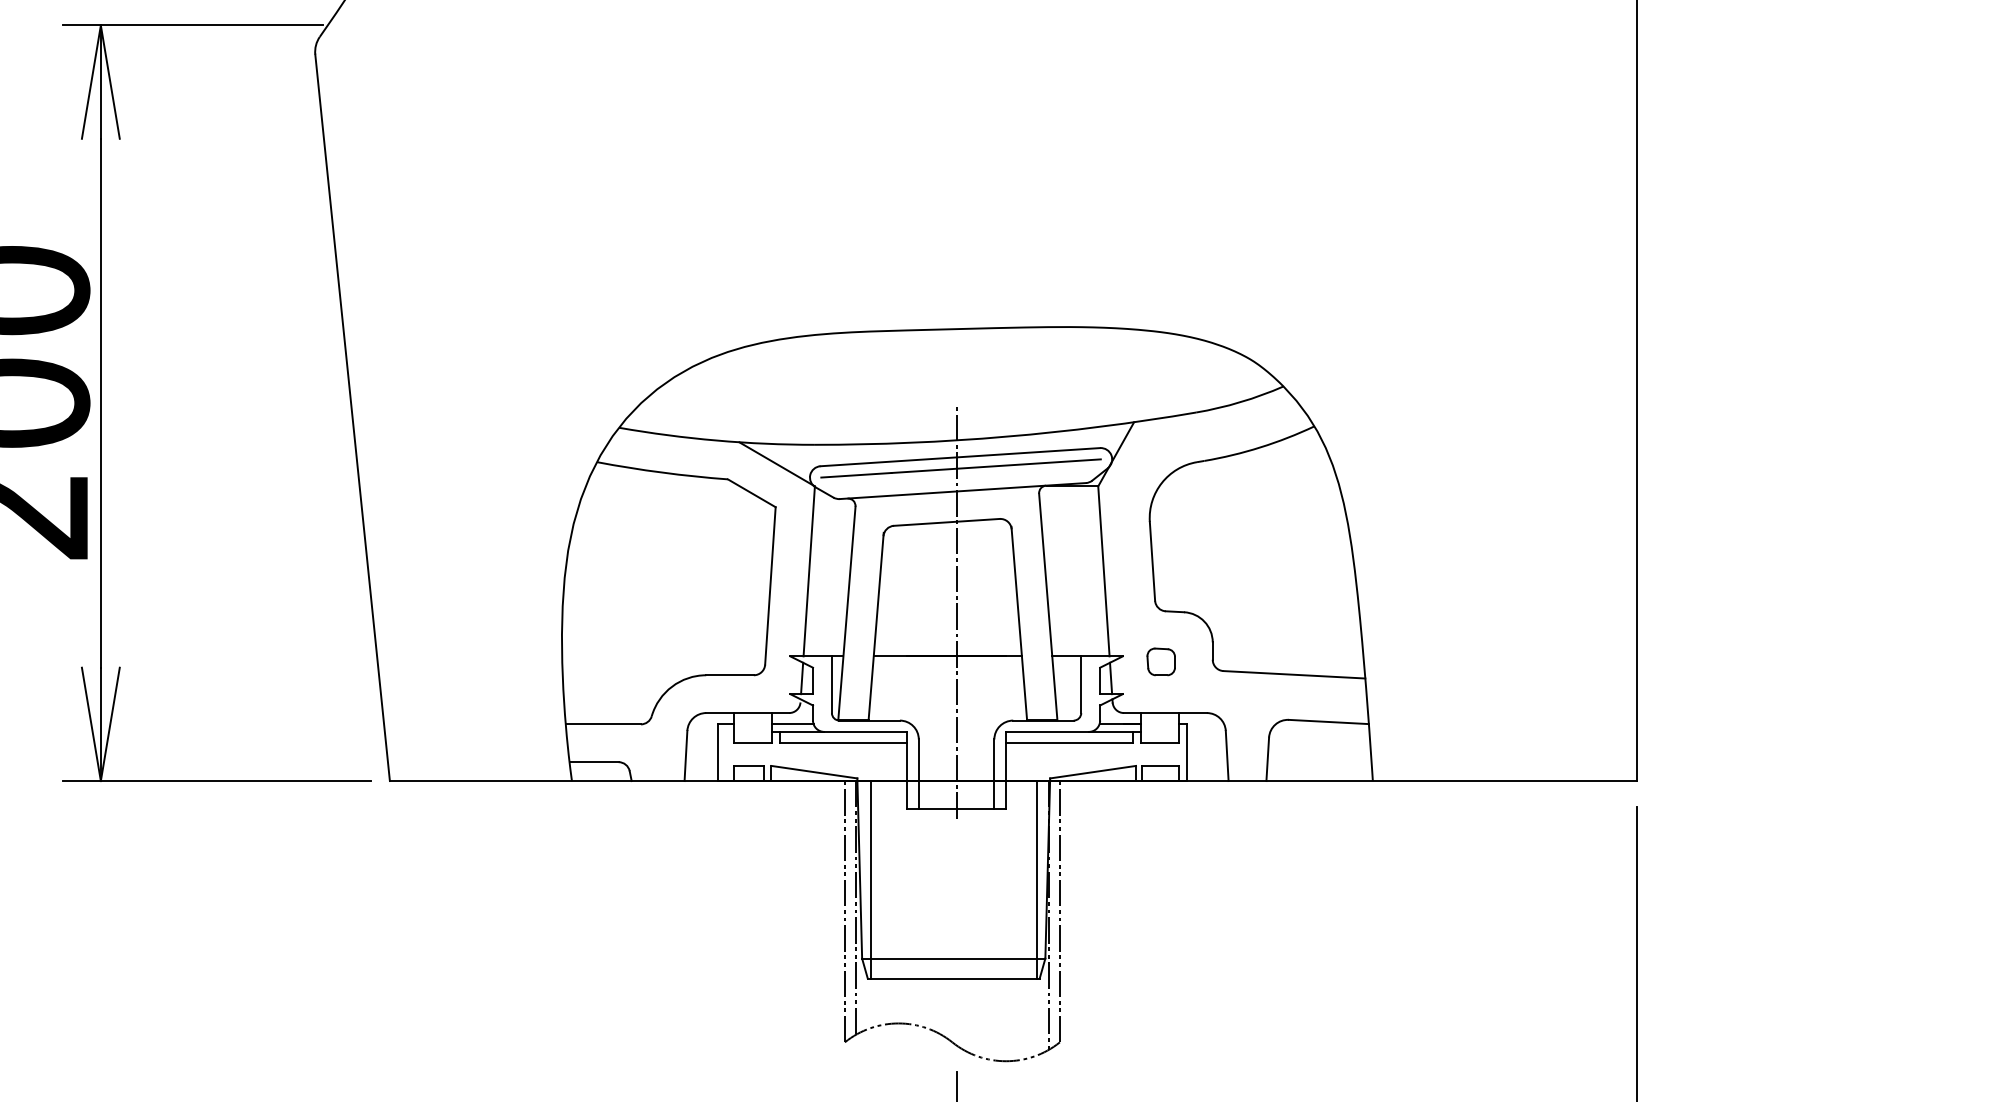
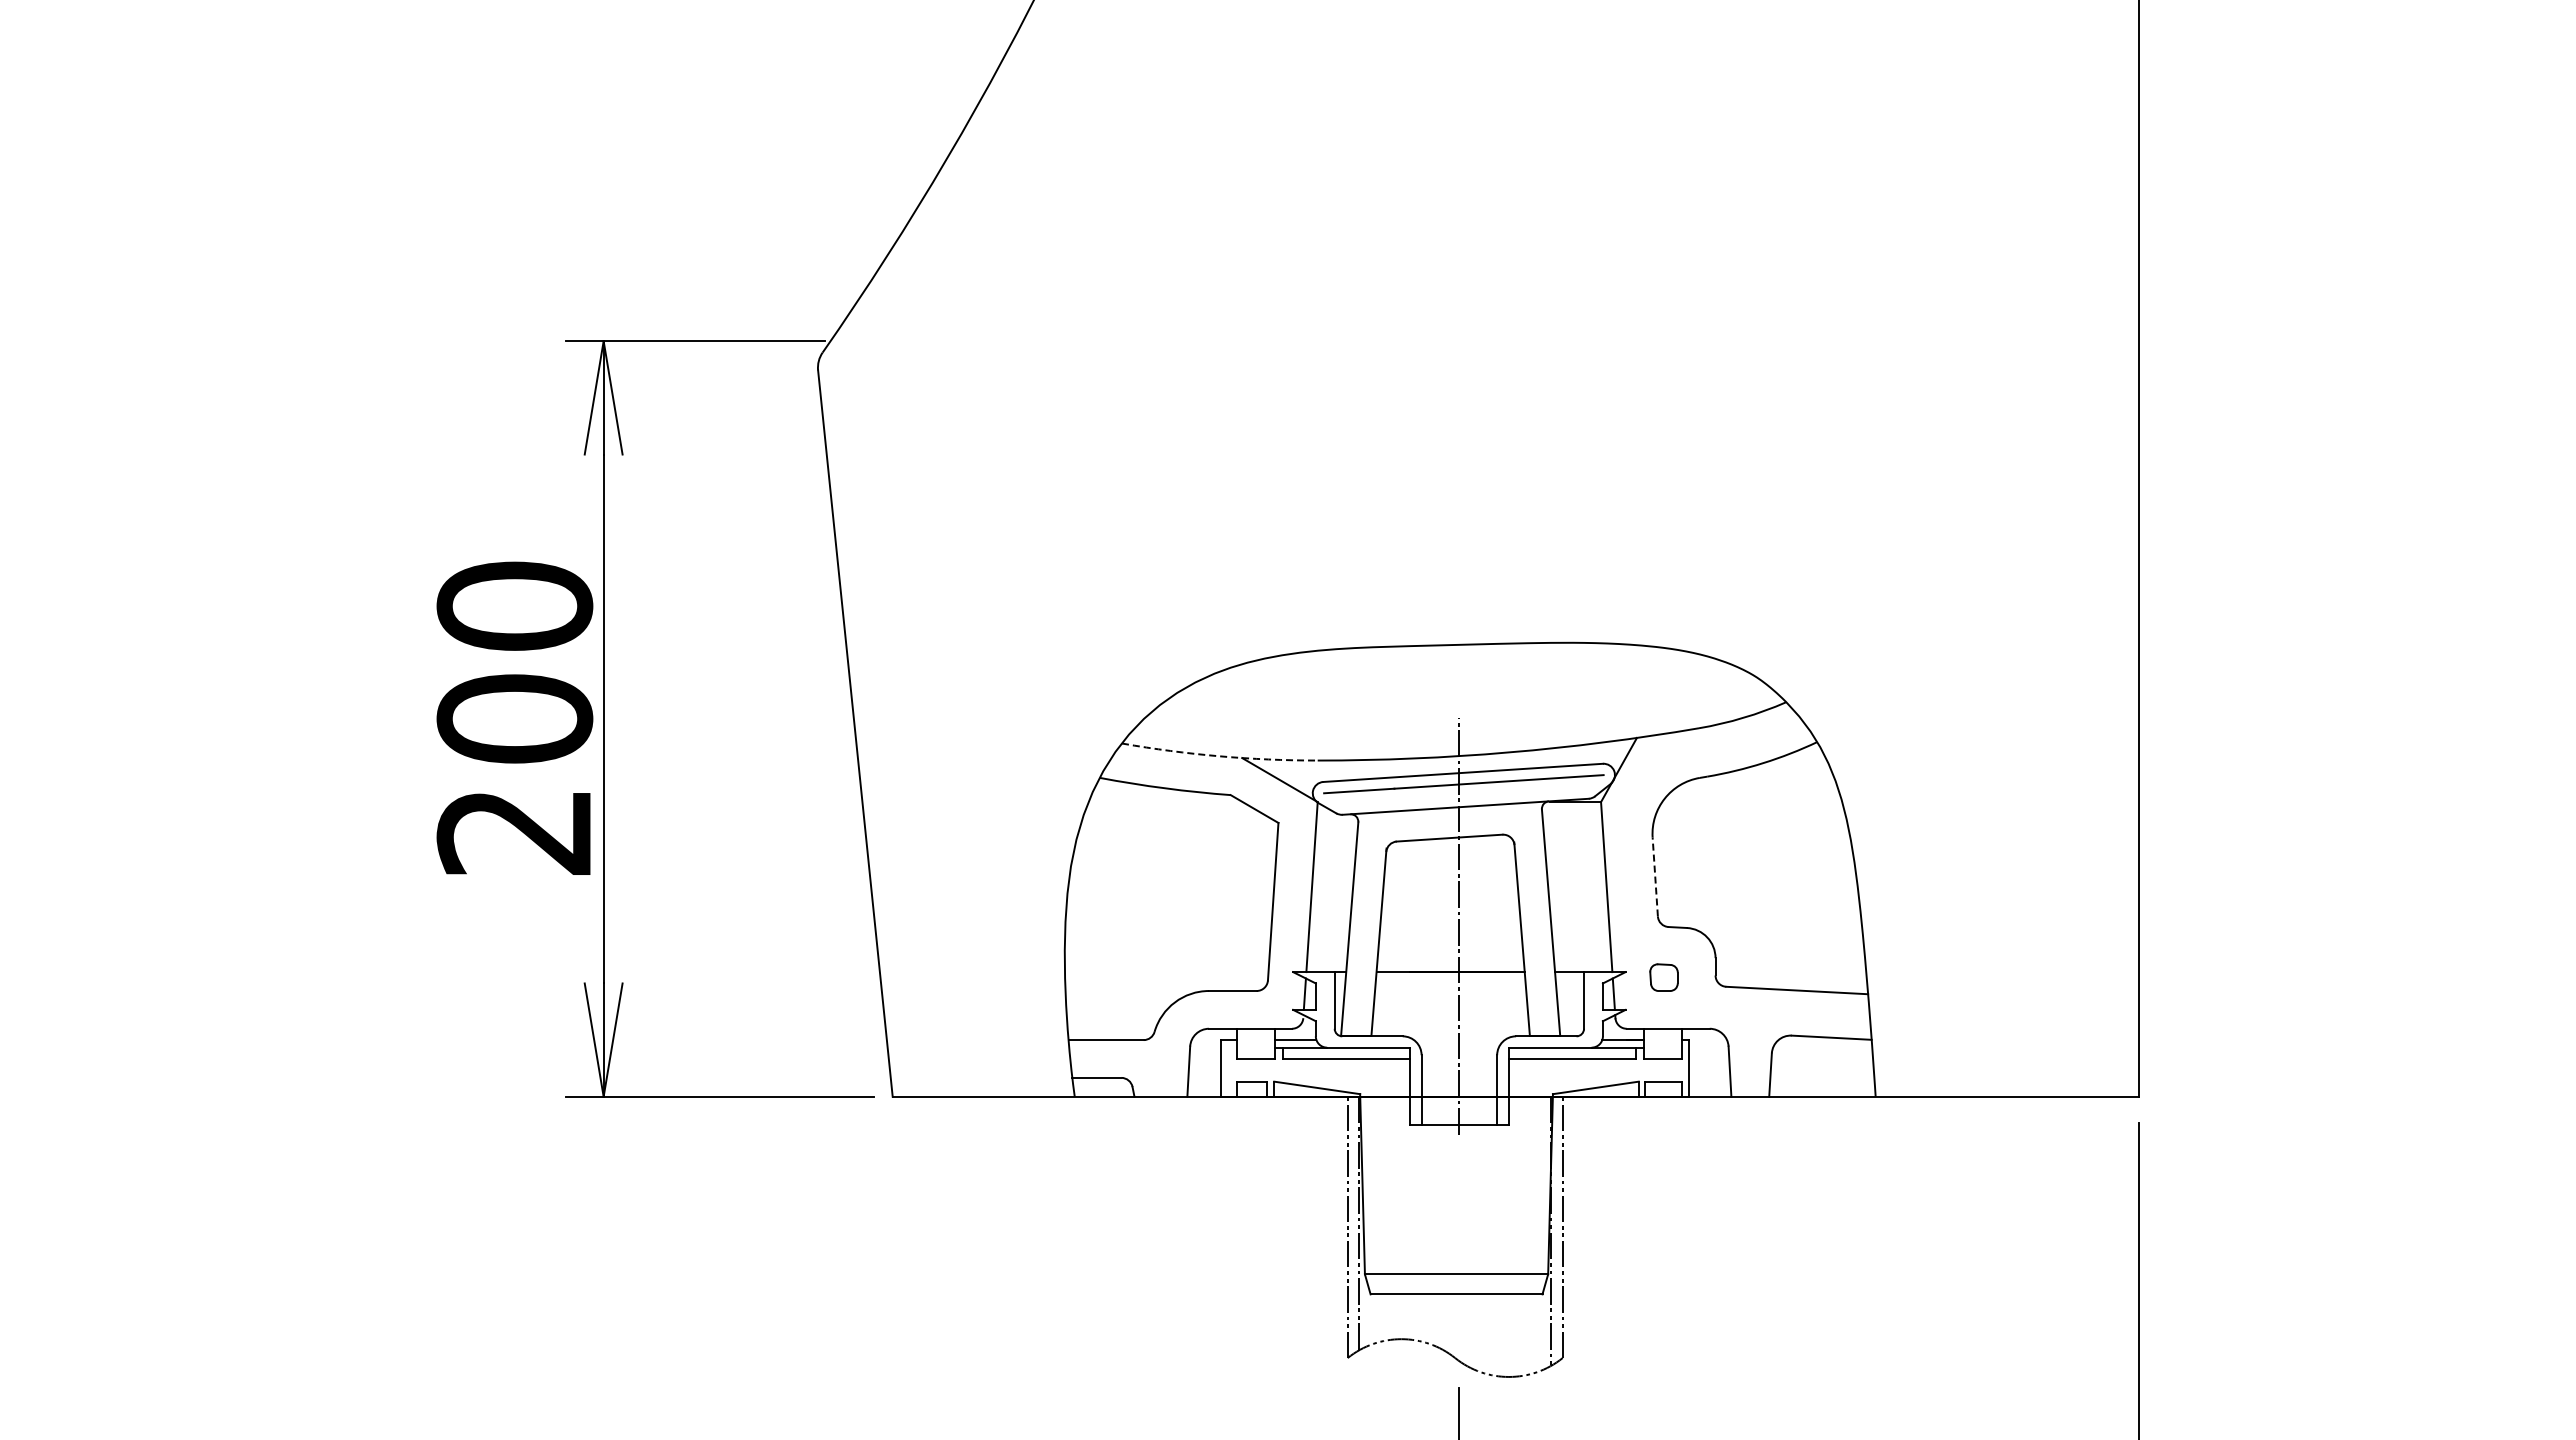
arc: (716, 440) -> (1219, 756), solid -> dashed
line: (1152, 561) -> (1655, 877), solid -> dashed
line: (870, 879) -> (1373, 1195), removed
line: (1036, 879) -> (1539, 1195), removed

